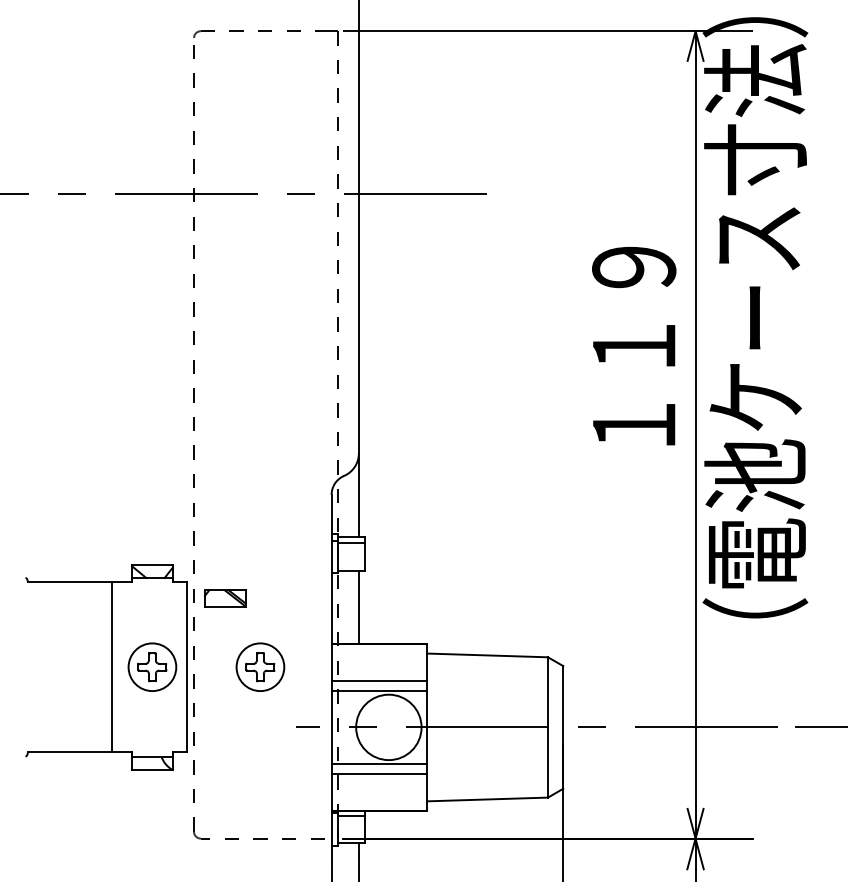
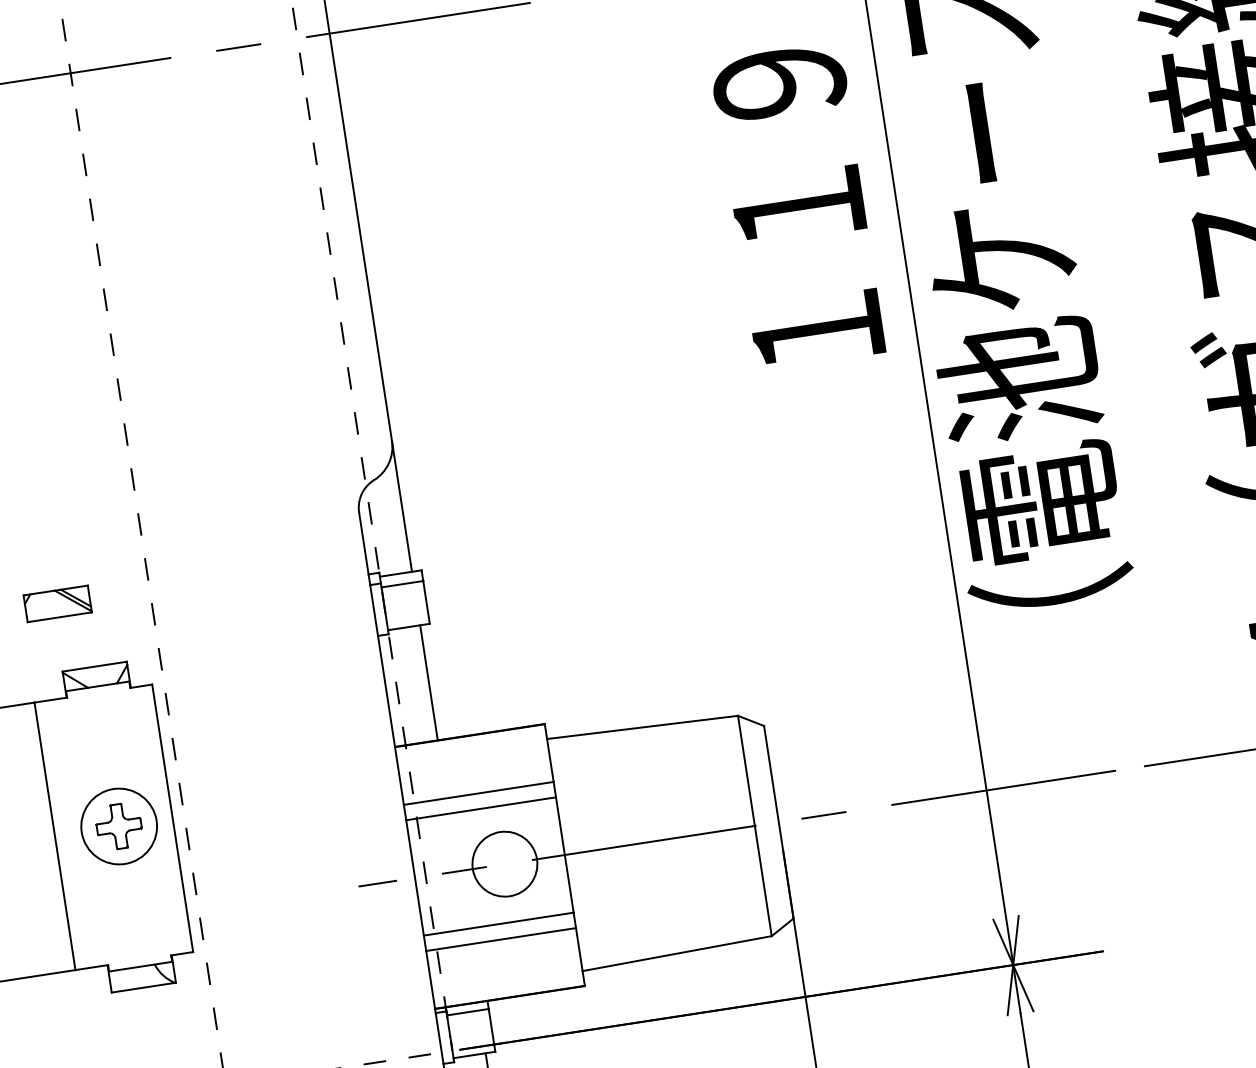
part: (225, 598) -> (57, 603), moved
part: (260, 666) -> (288, 799), removed
circle: (388, 726) -> (504, 862), size x0.62

